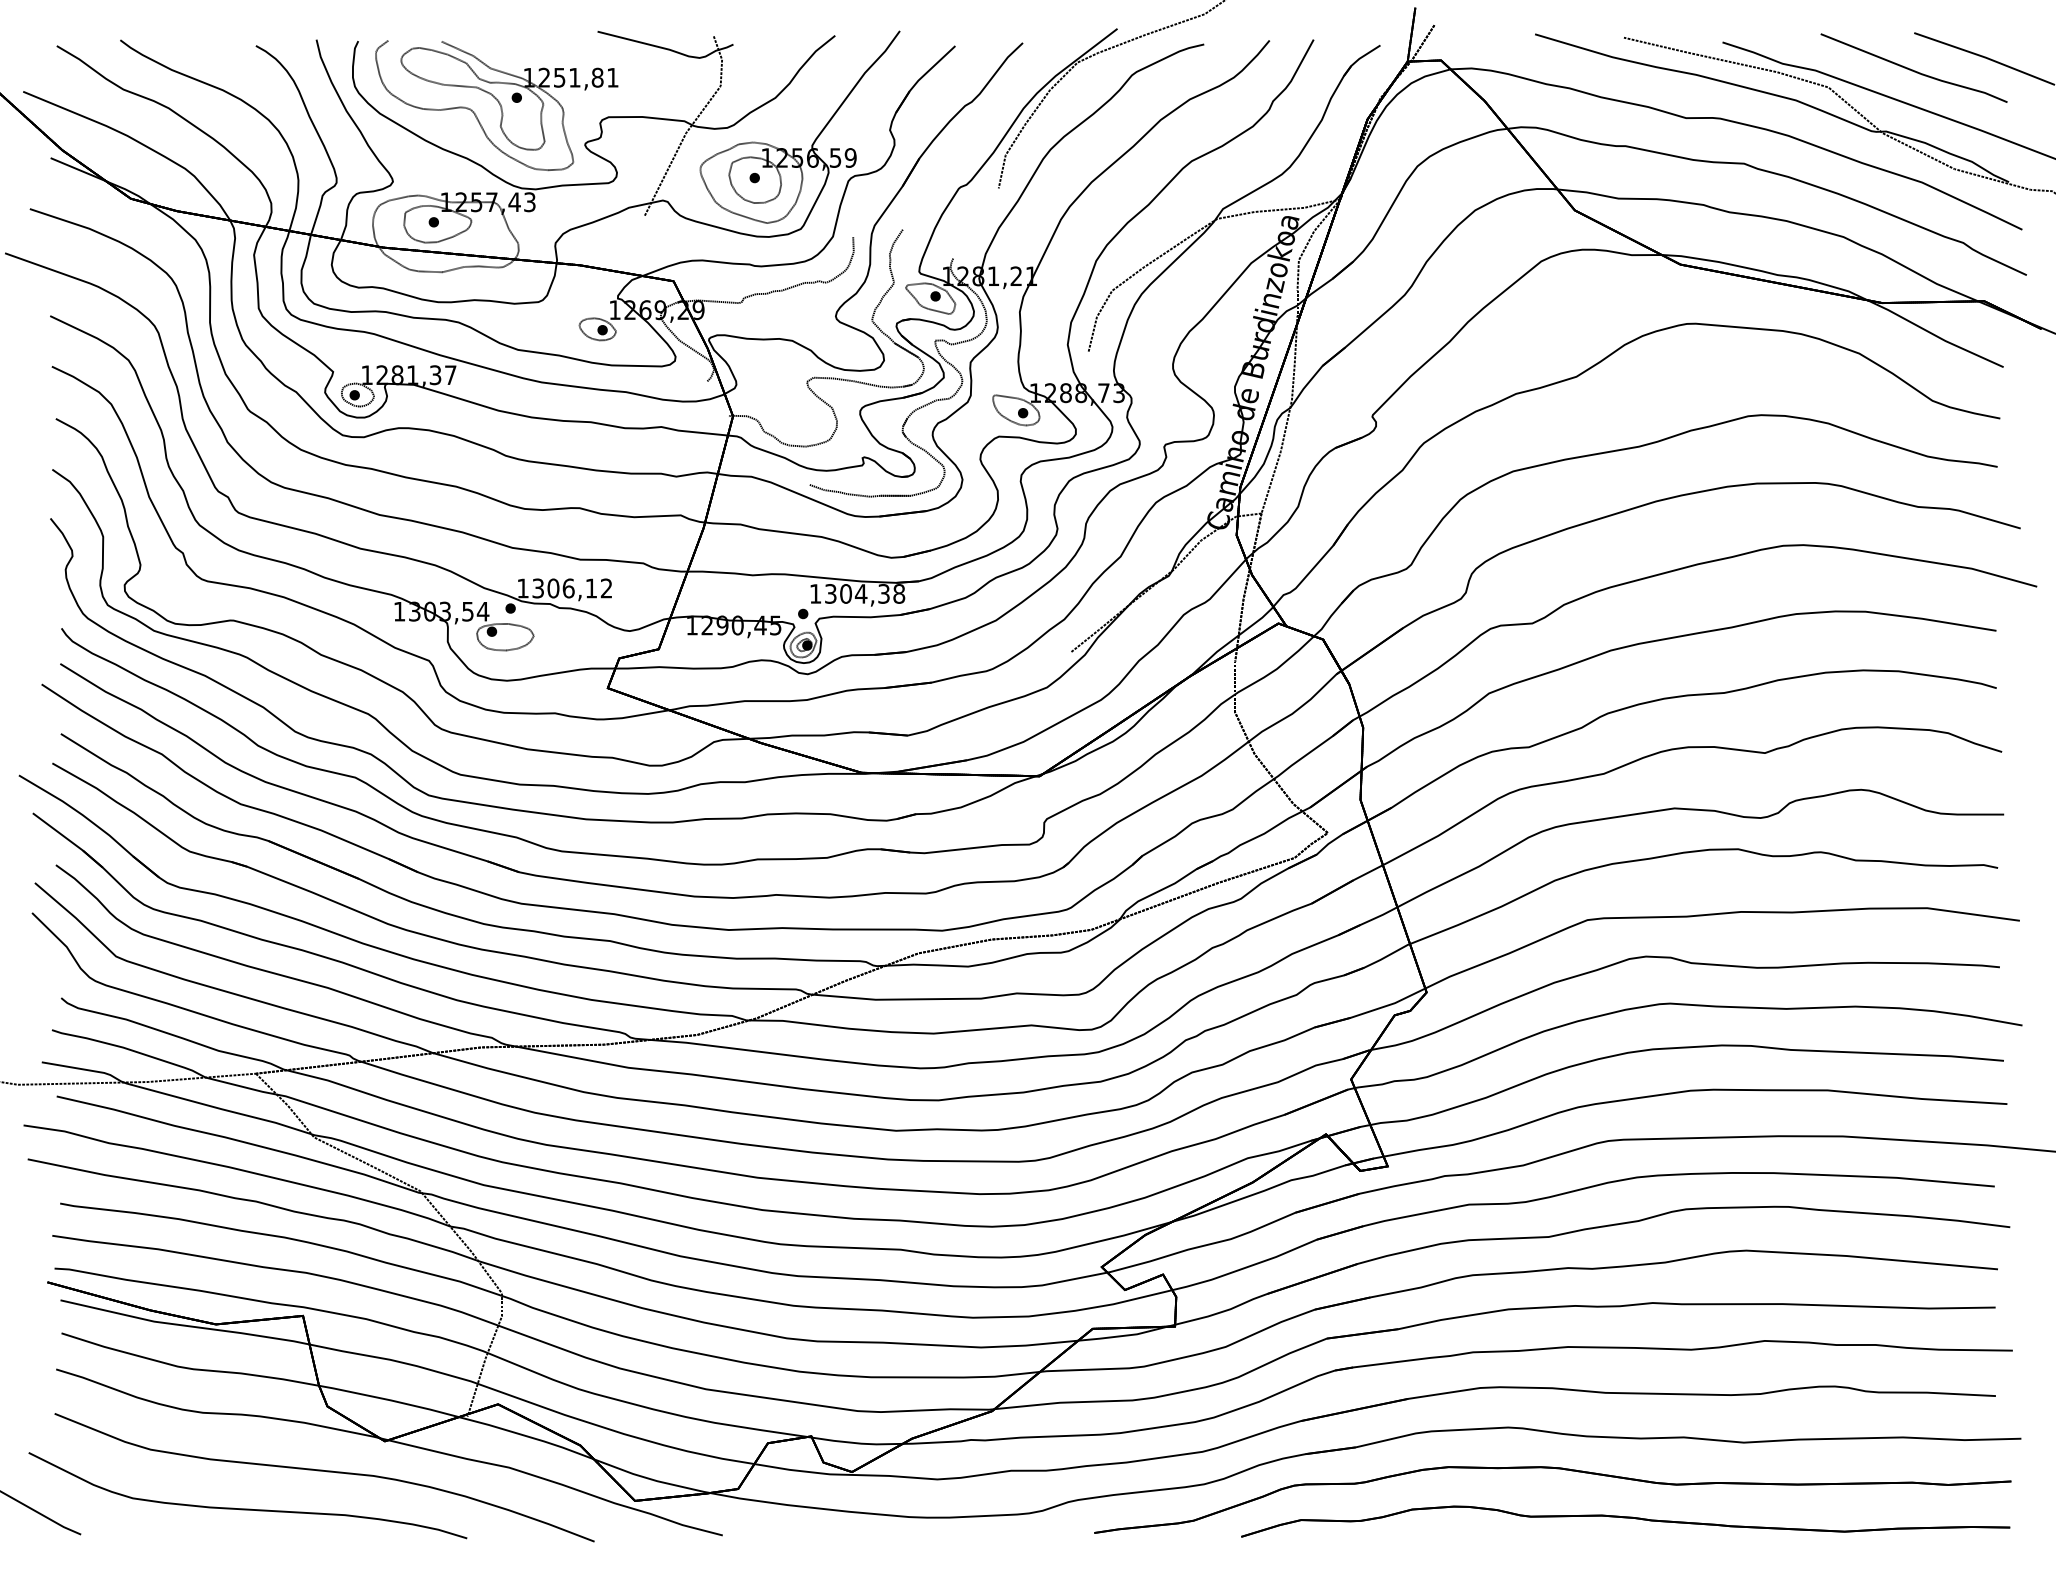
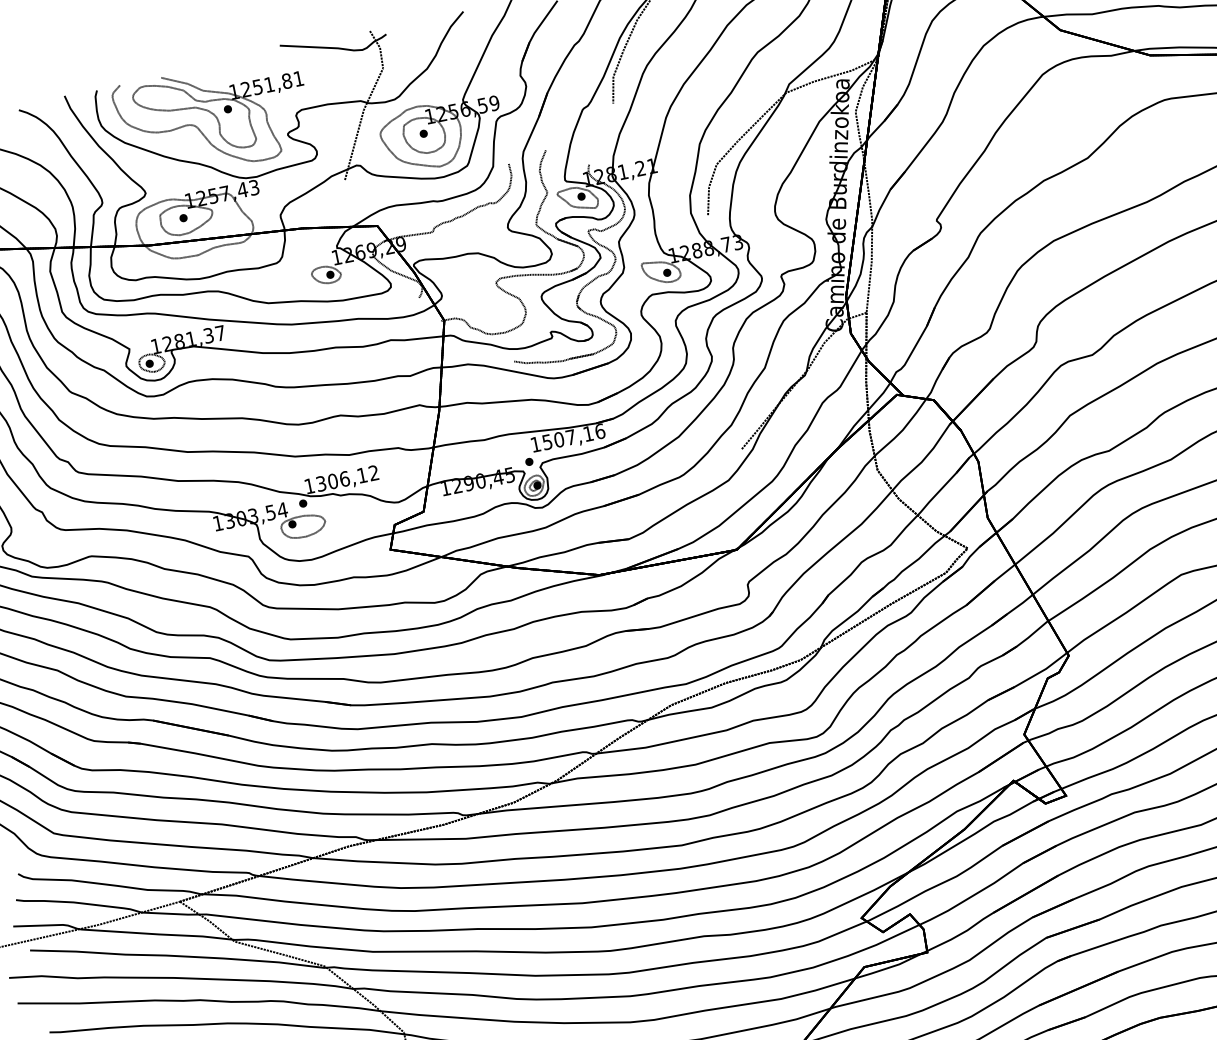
text: (865, 593) -> (574, 436), 1304,38 -> 1507,16

